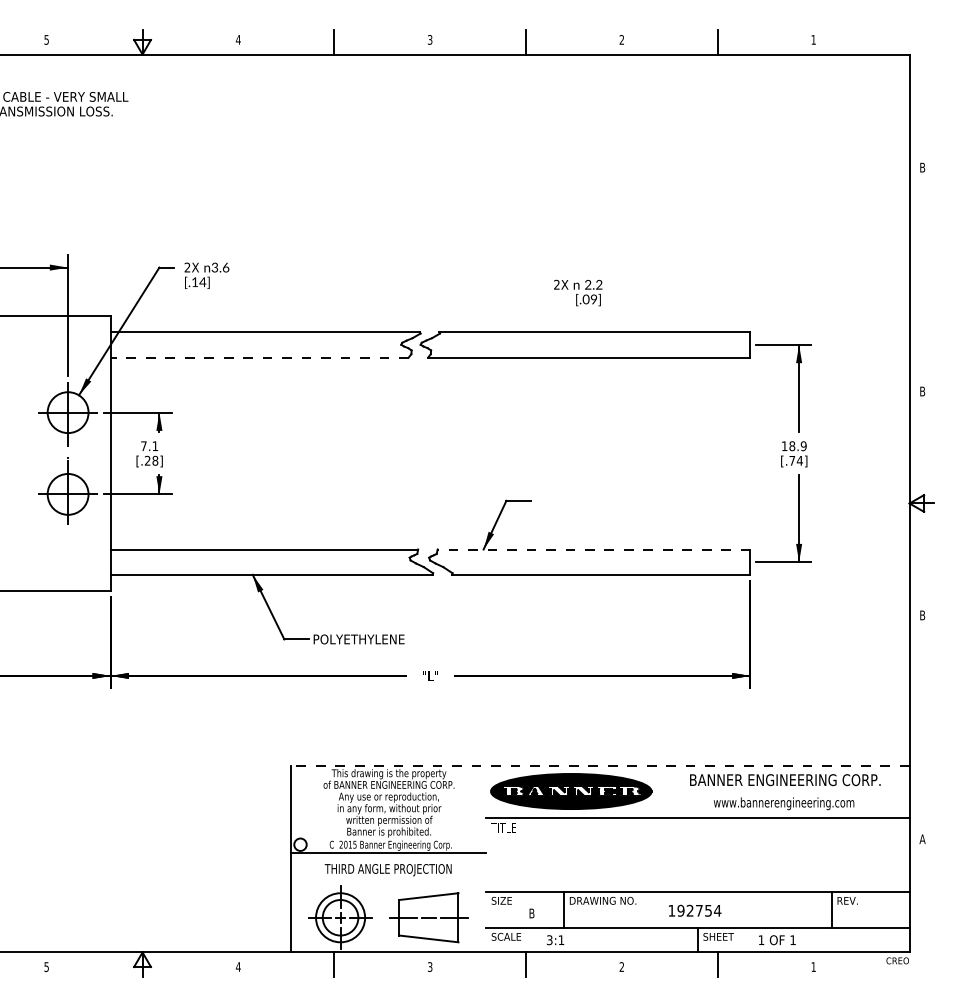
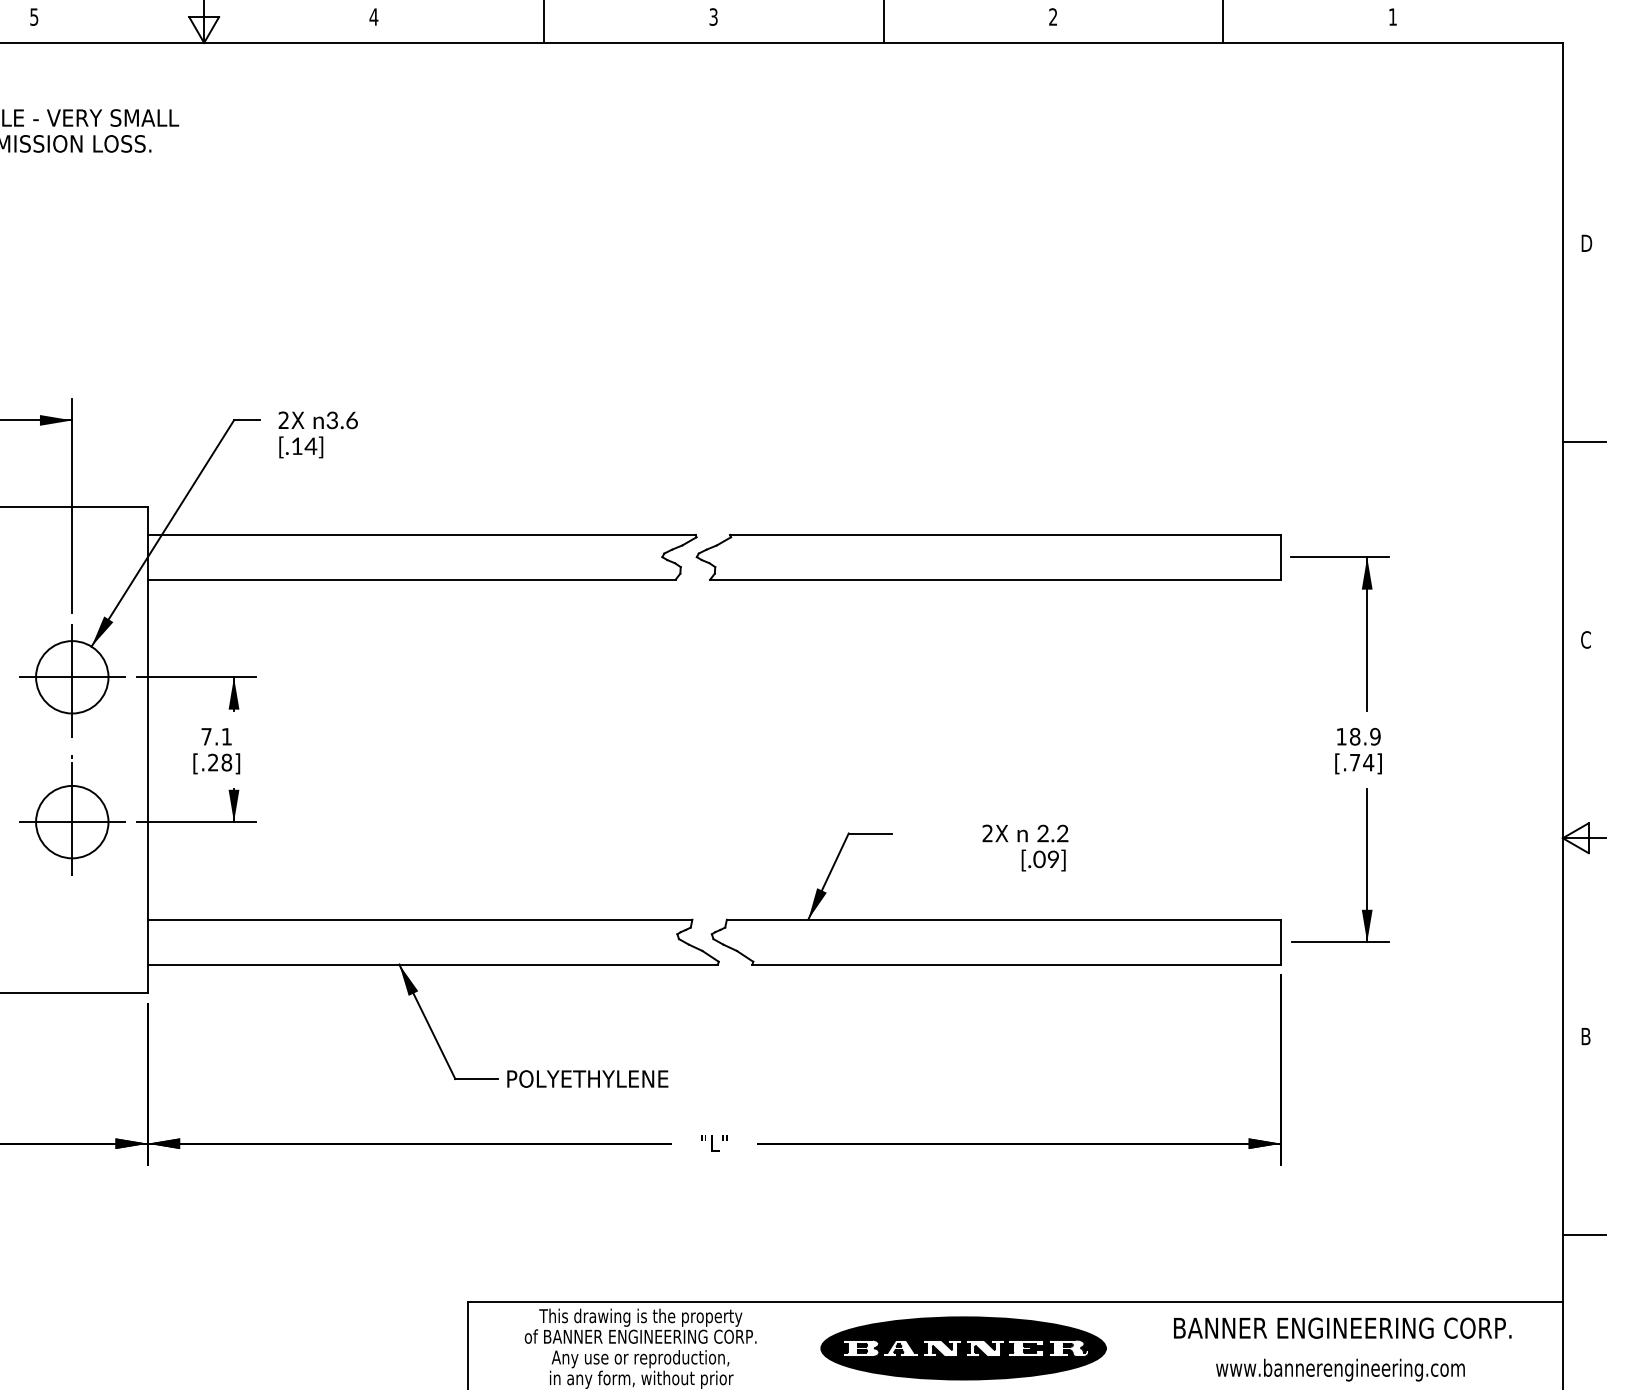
text: (923, 167) -> (1587, 243), B -> D
line: (921, 279) -> (1583, 441), added
text: (578, 292) -> (1025, 847), moved
line: (259, 357) -> (411, 579), dashed -> solid
text: (922, 391) -> (1585, 639), B -> C
line: (593, 549) -> (1002, 919), dashed -> solid
line: (921, 727) -> (1583, 1235), added
line: (600, 765) -> (1015, 1302), dashed -> solid

